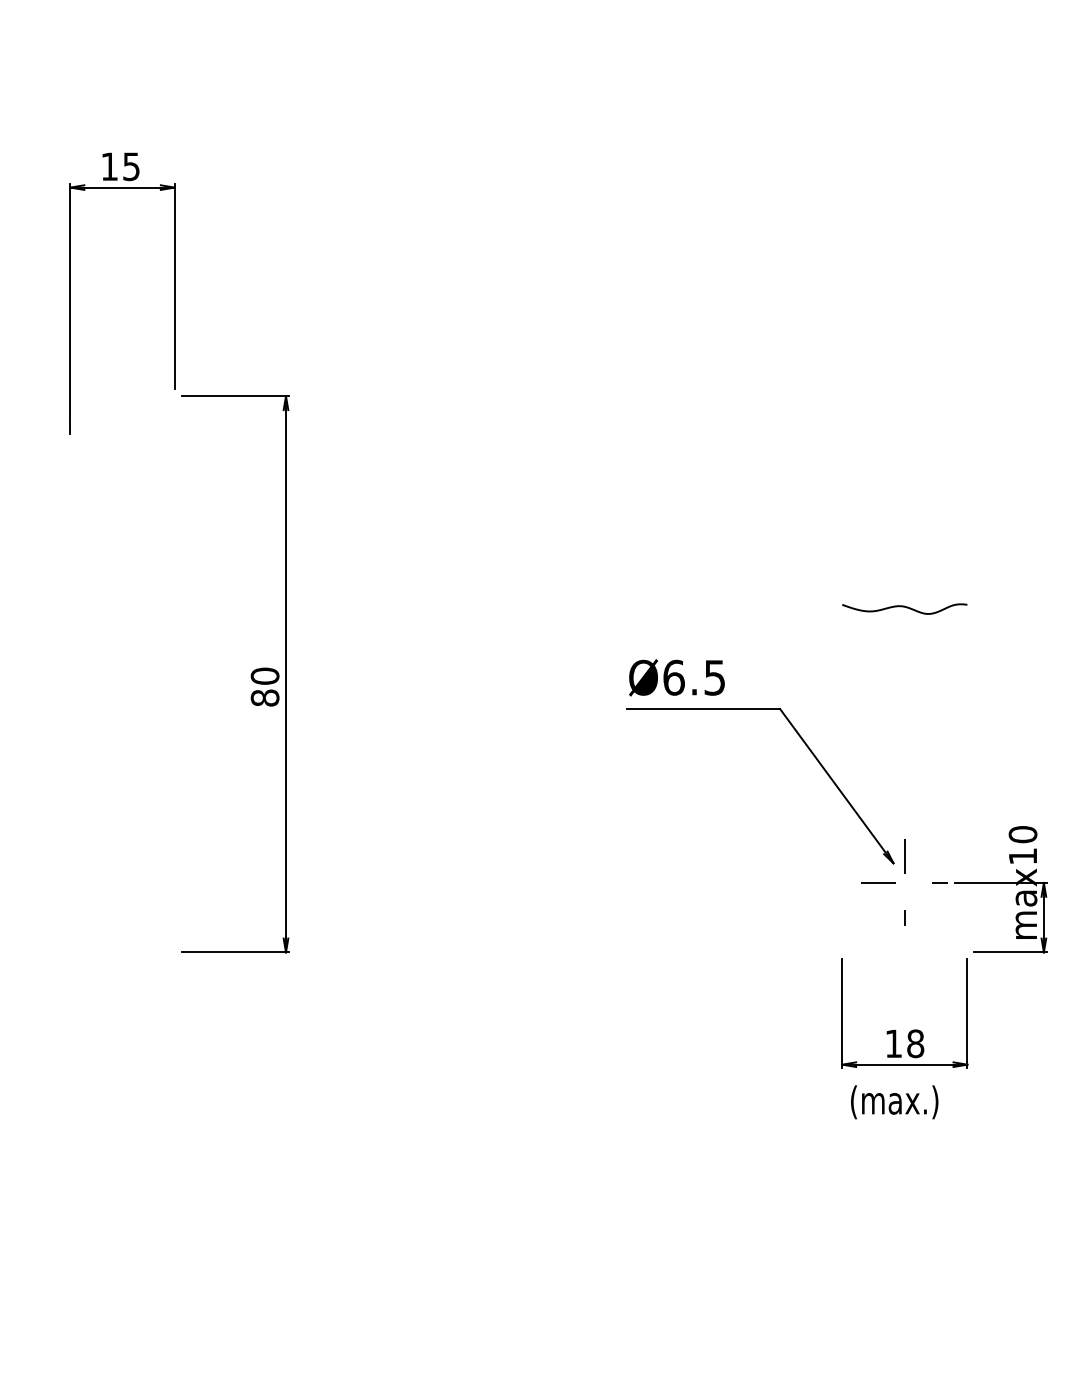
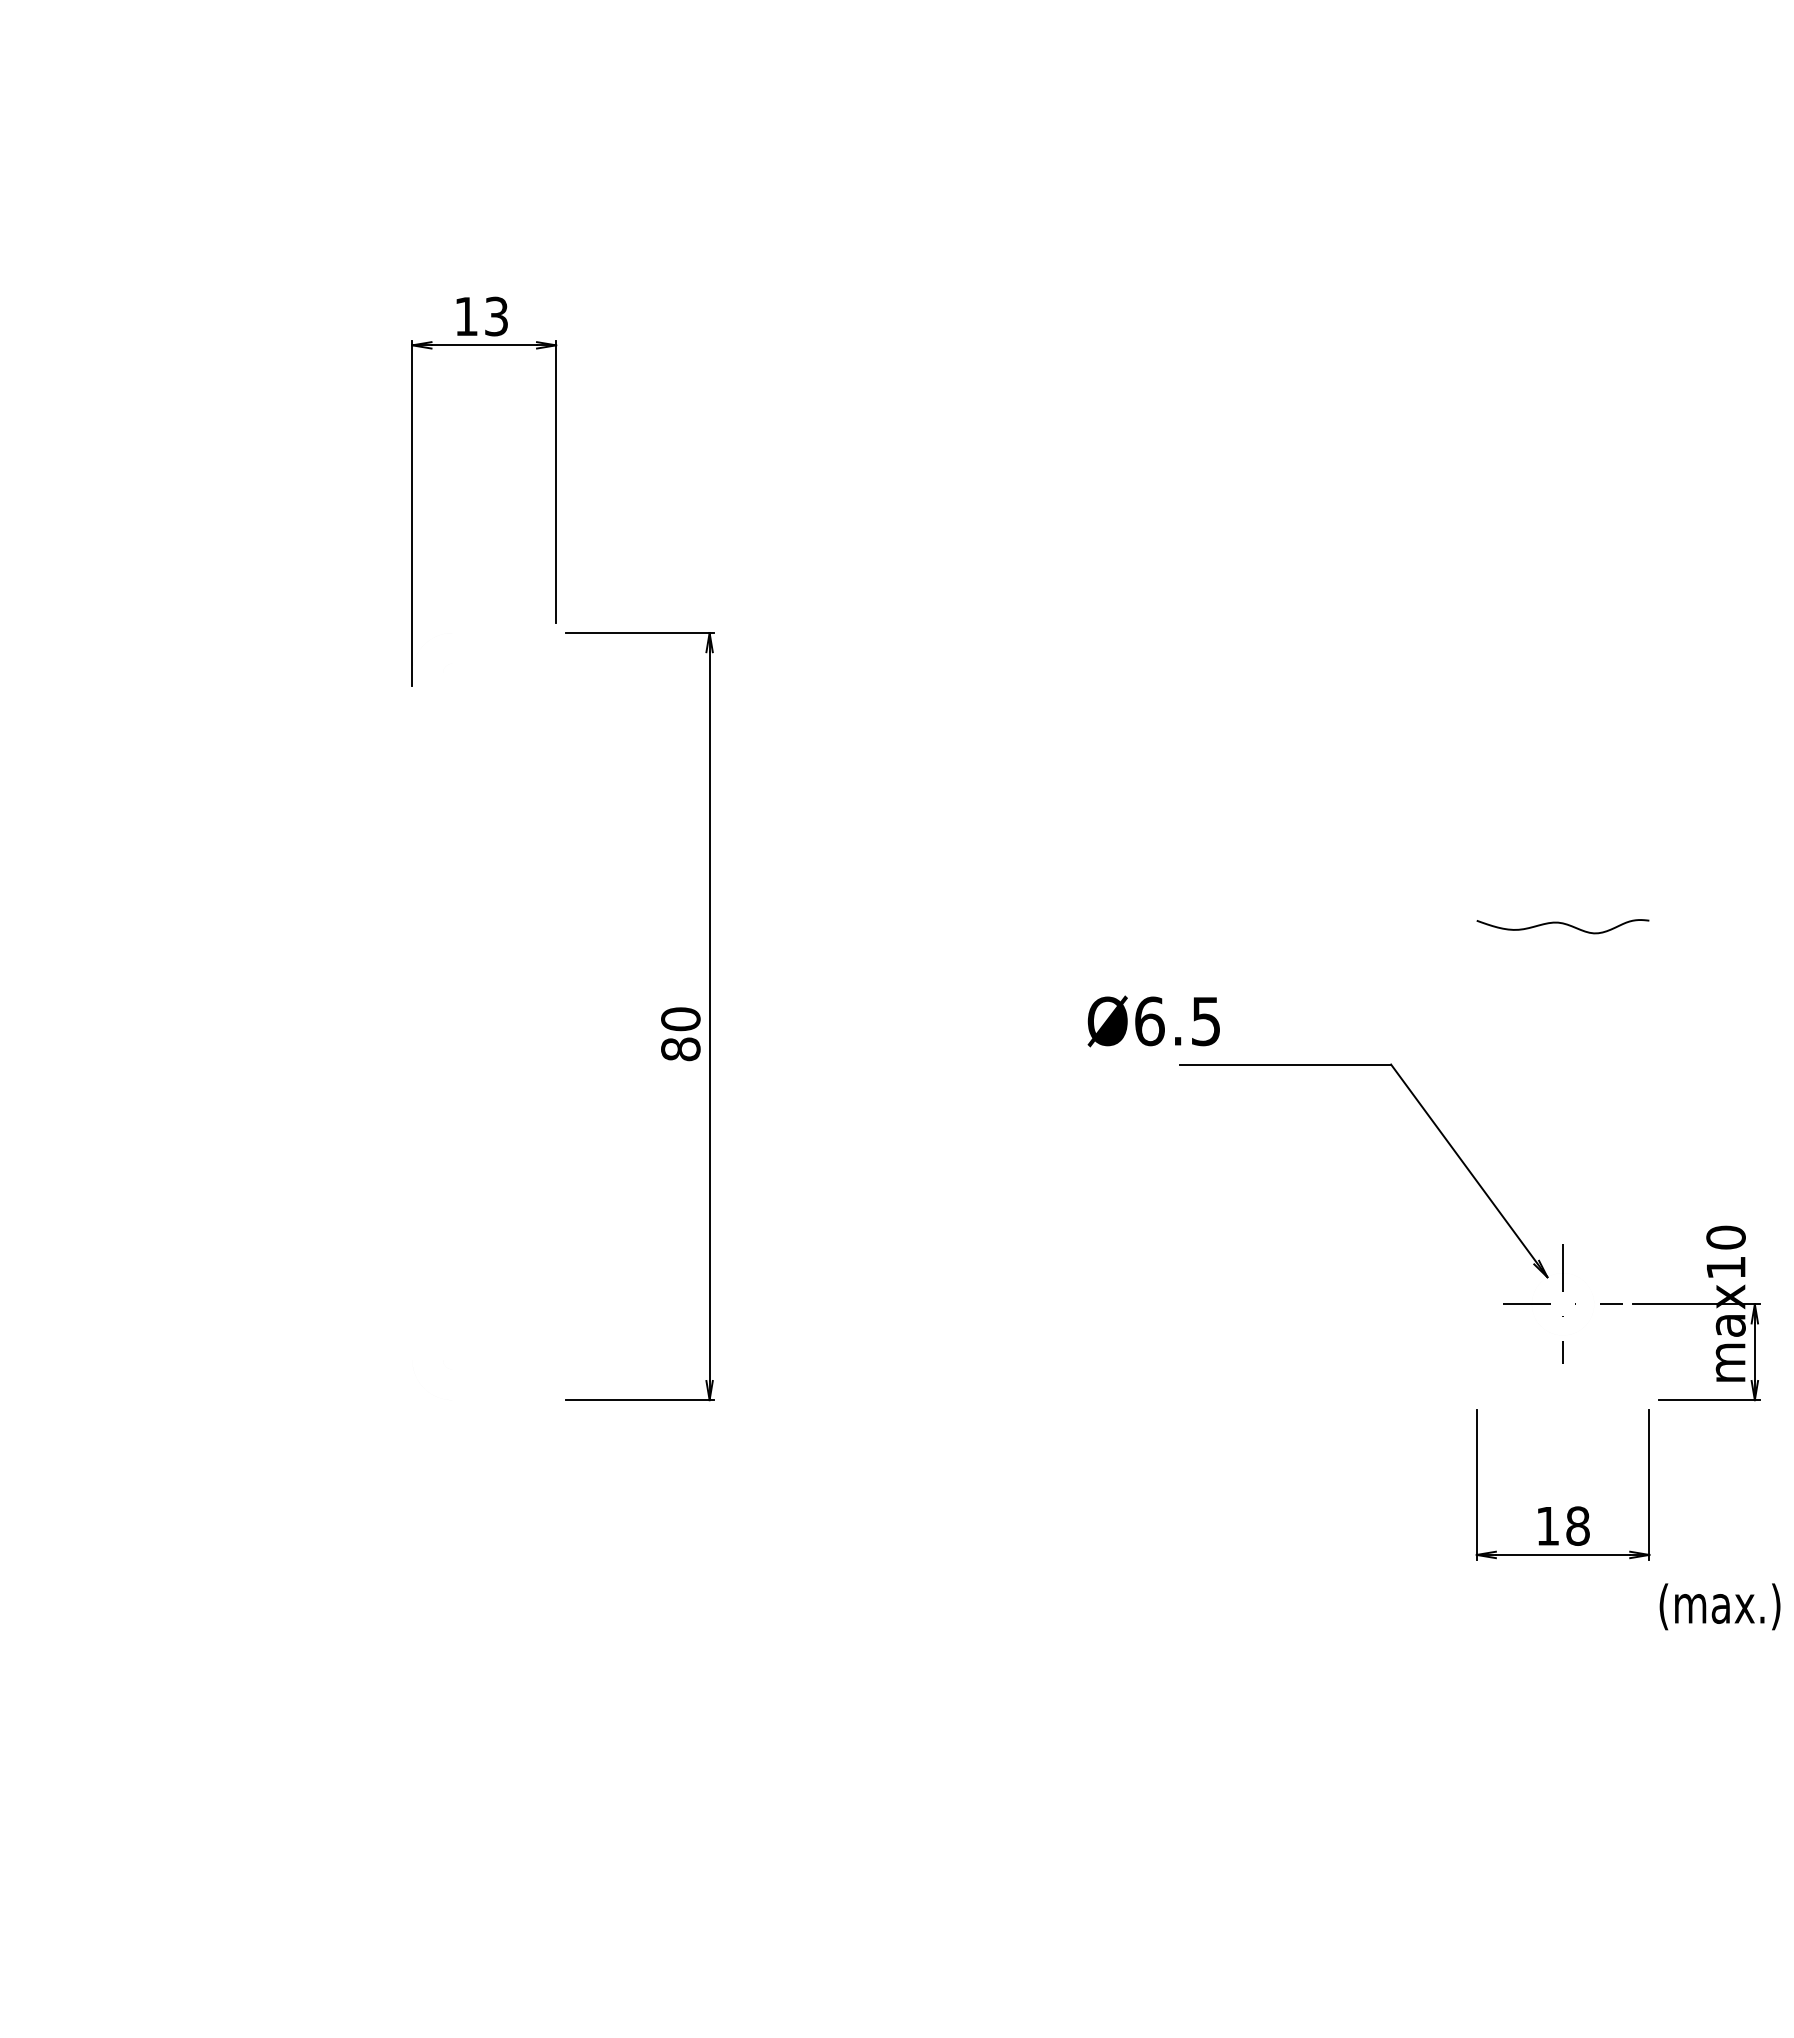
text: (131, 165) -> (496, 315), 15 -> 13
text: (676, 677) -> (1153, 1021), moved
text: (894, 1102) -> (1719, 1606), moved

